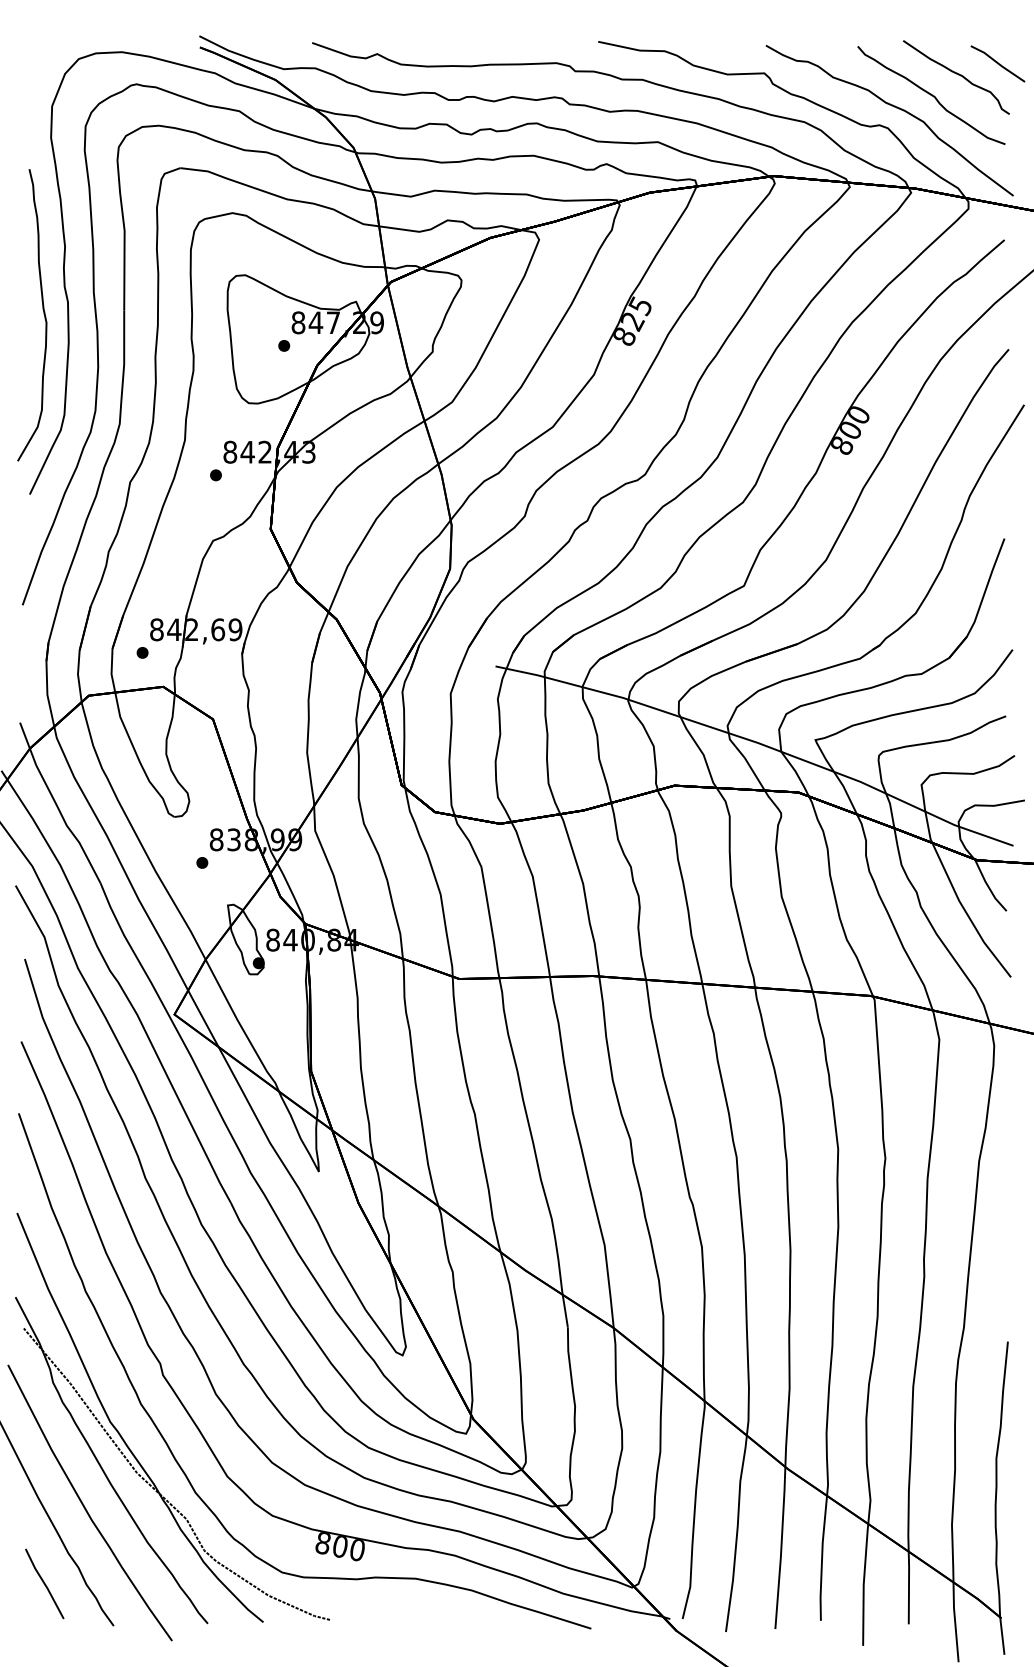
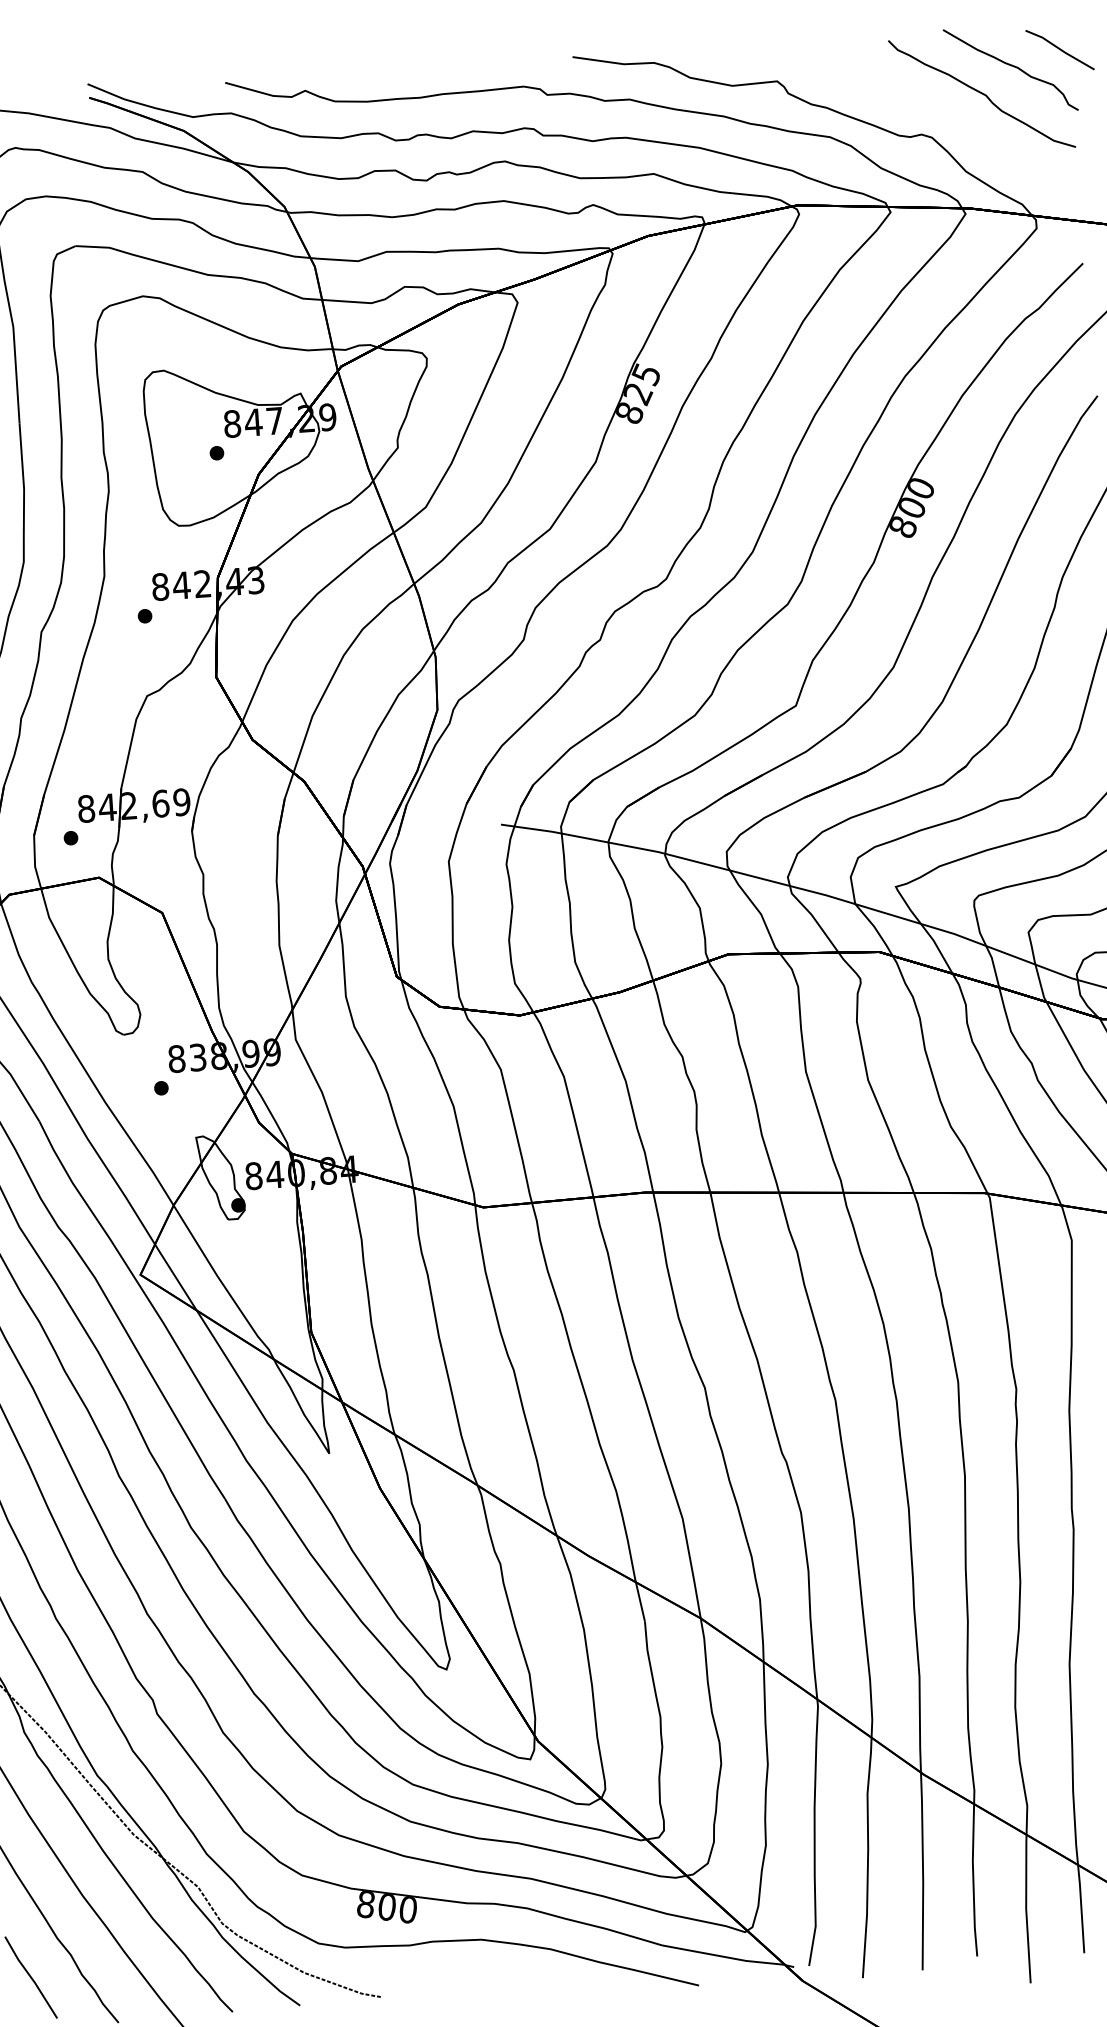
curve: (896, 108) -> (940, 112), removed

